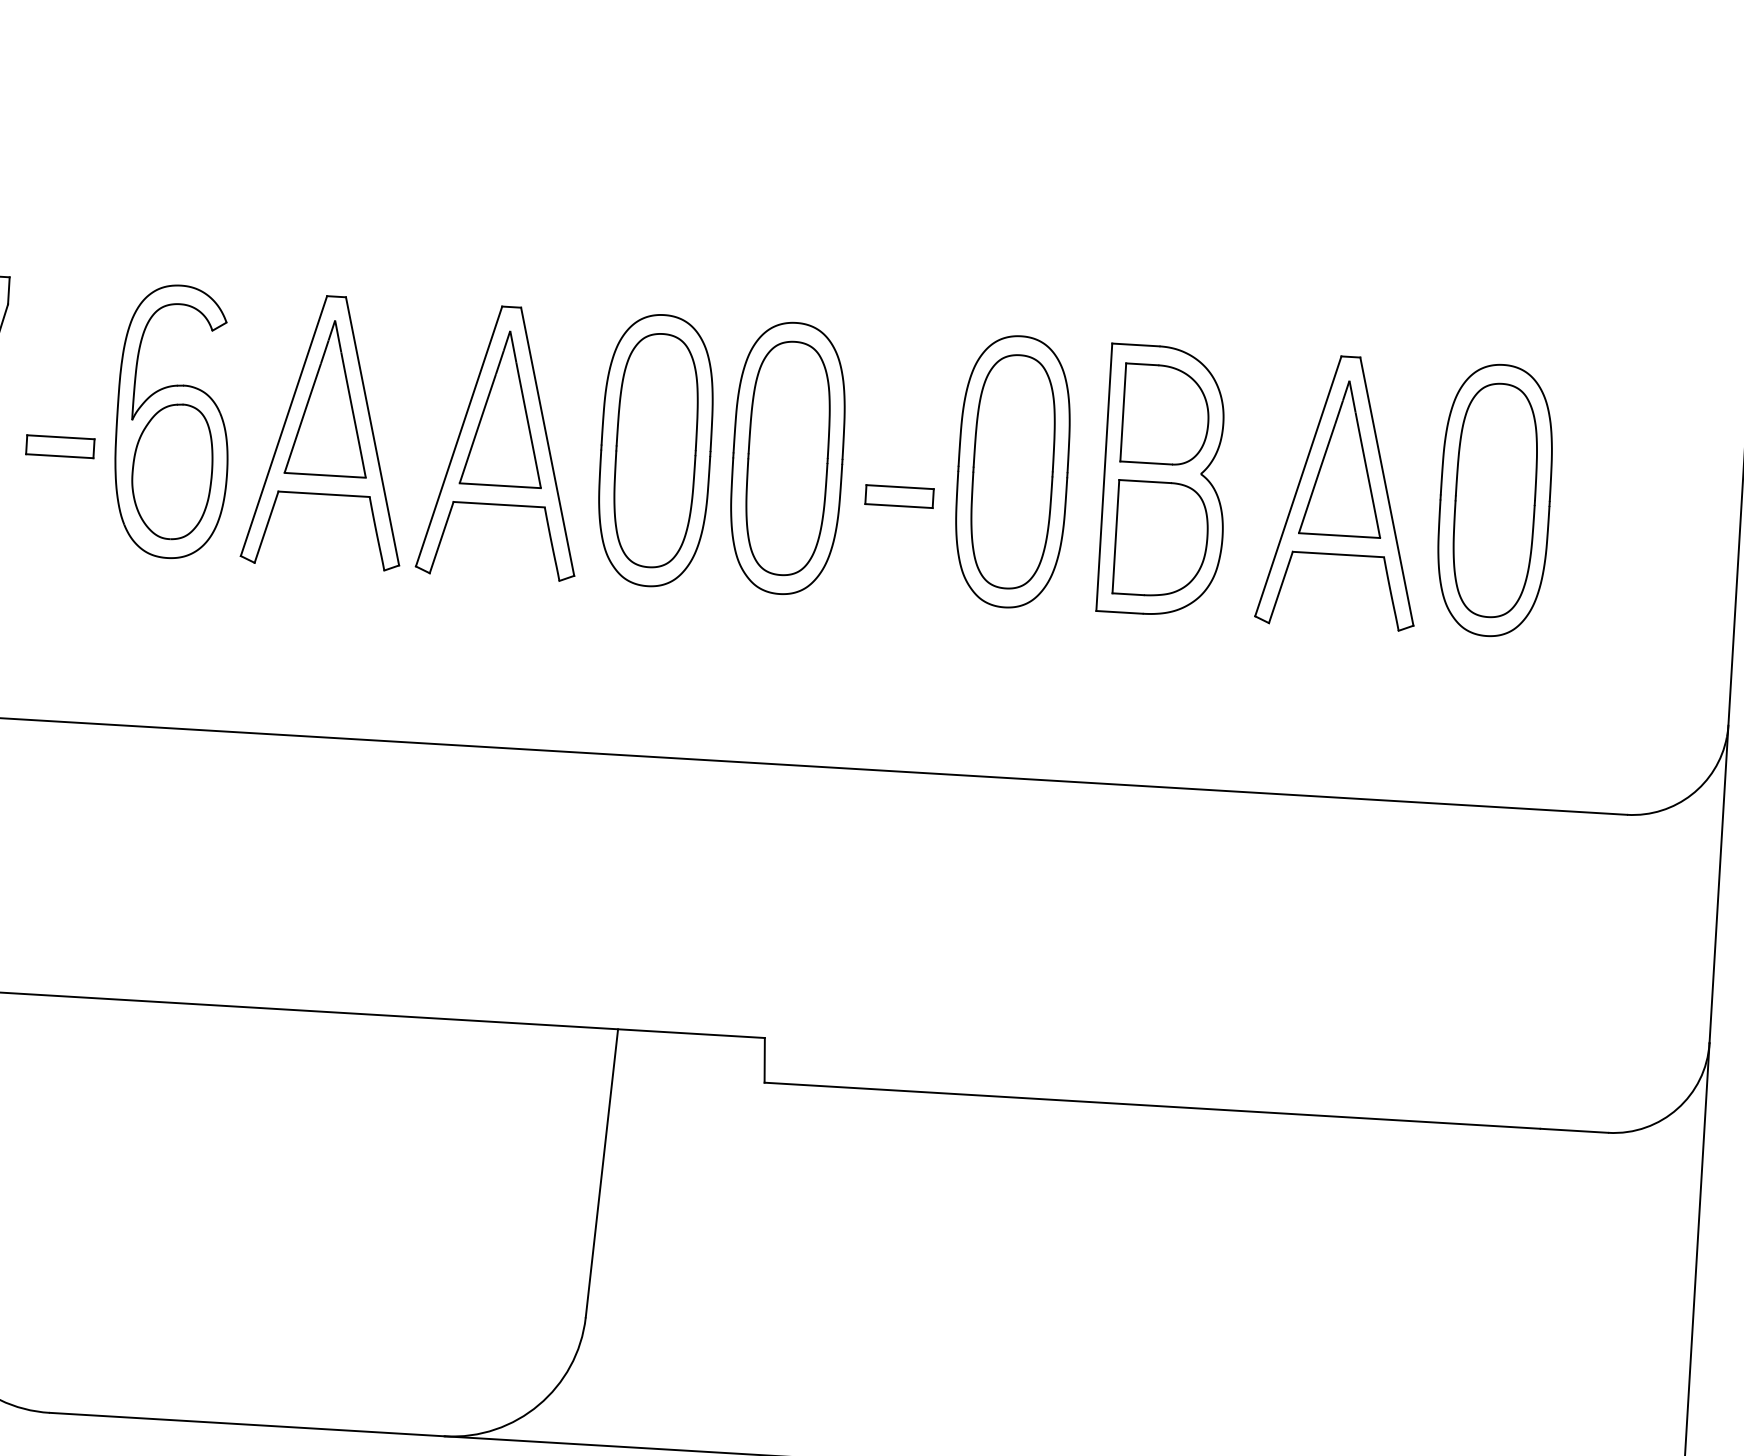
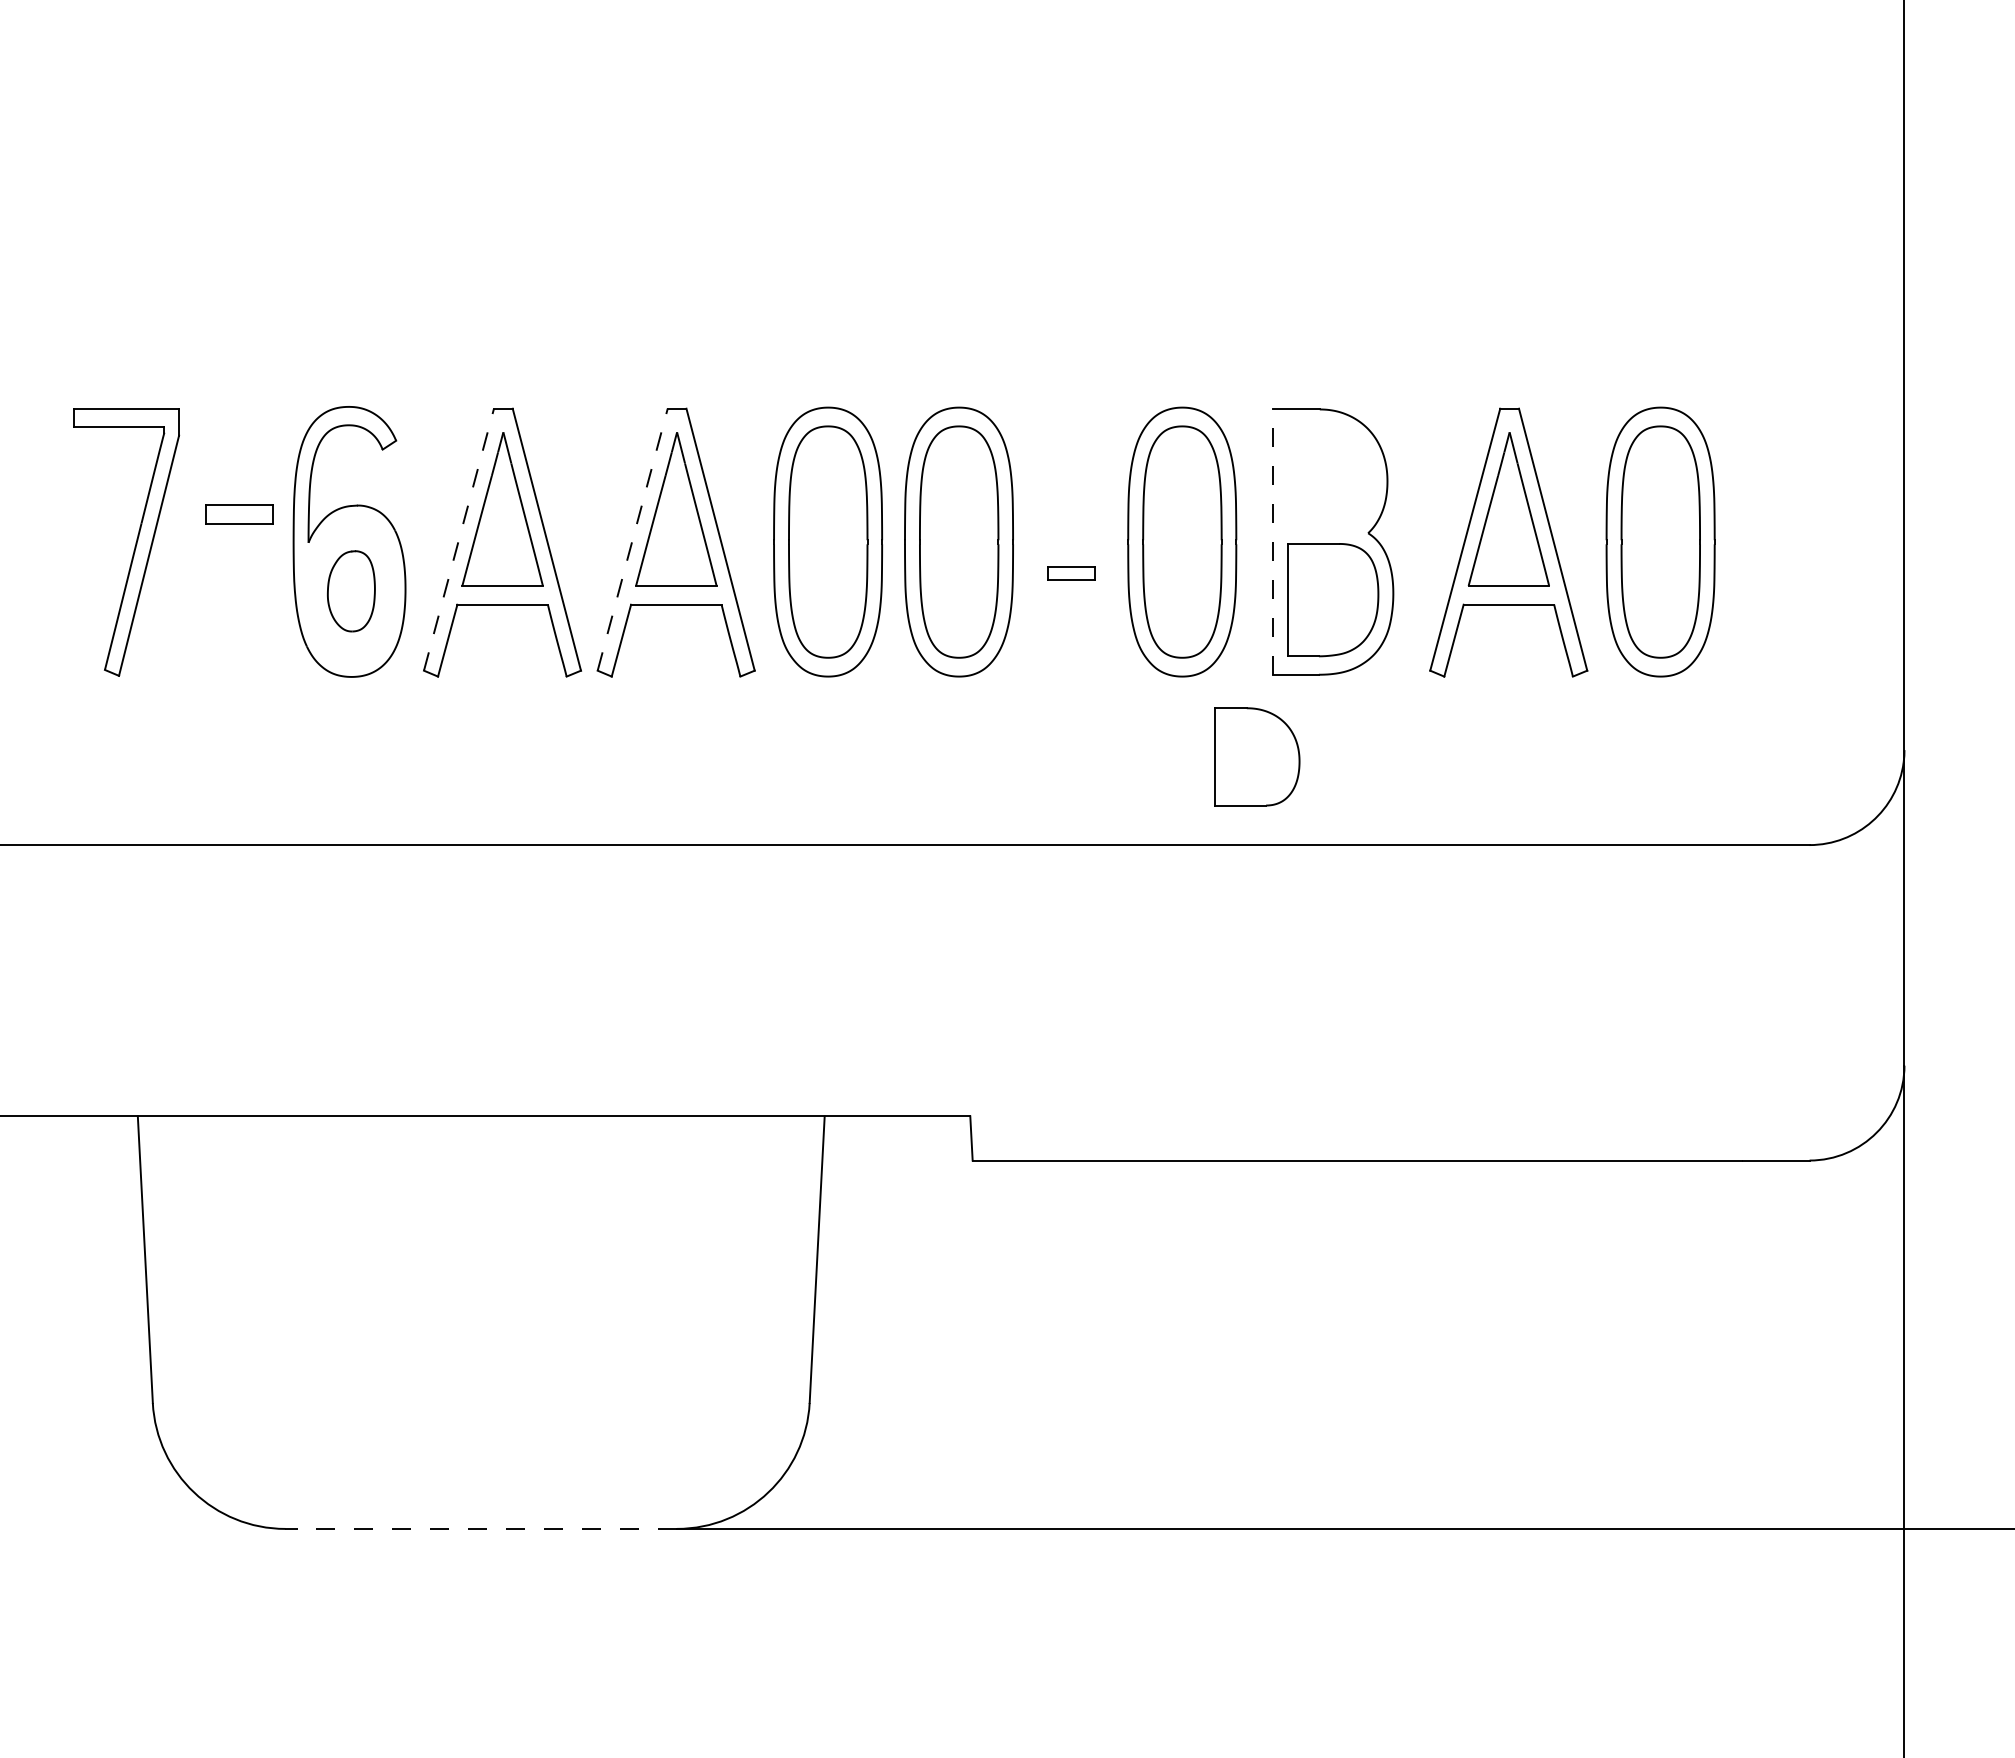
part: (1166, 414) -> (1257, 756), moved
line: (284, 425) -> (459, 539), solid -> dashed
line: (458, 436) -> (632, 539), solid -> dashed
part: (60, 447) -> (239, 514), moved
part: (172, 471) -> (351, 591), size x0.6
line: (1103, 477) -> (1272, 542), solid -> dashed
part: (899, 496) -> (1071, 573), size x0.7
line: (247, 1424) -> (481, 1528), solid -> dashed

